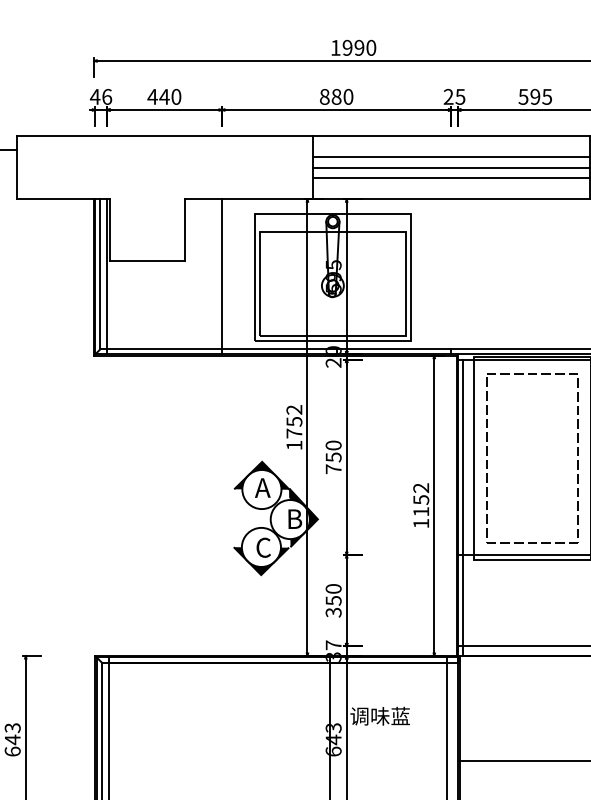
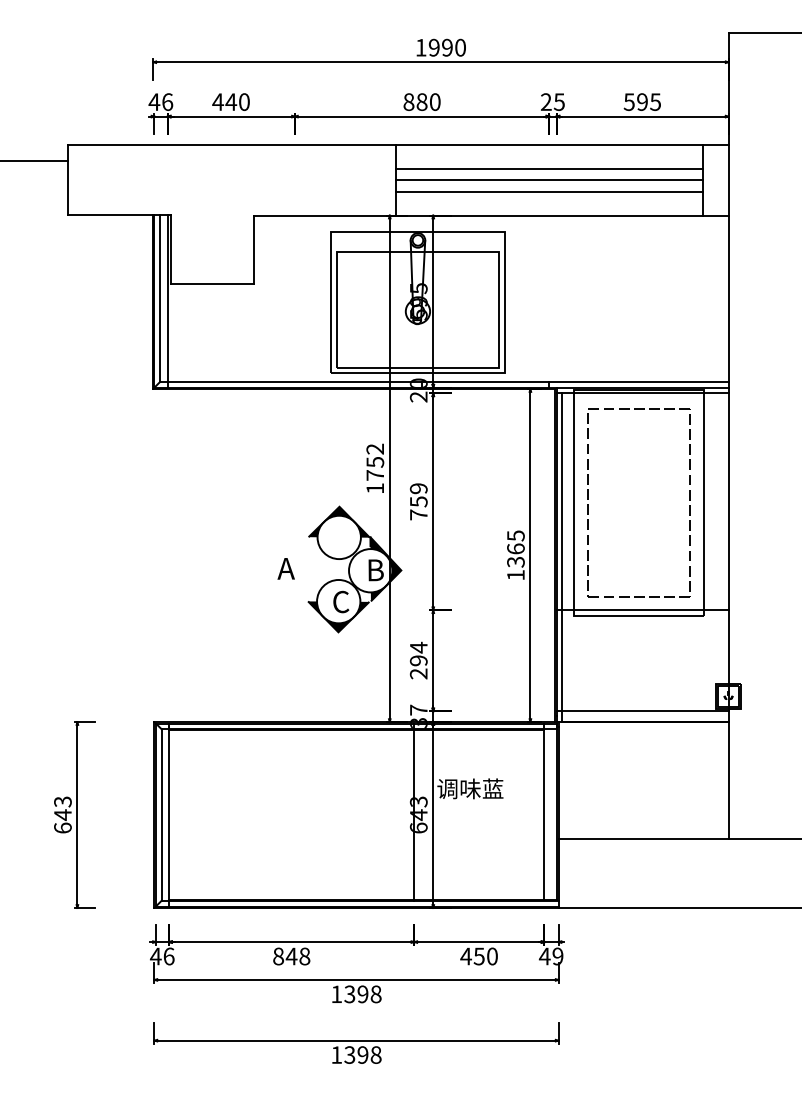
line: (221, 276) -> (294, 301), removed
text: (333, 445) -> (418, 488), 750 -> 759
text: (262, 487) -> (285, 568), moved
text: (420, 499) -> (515, 548), 1152 -> 1365
text: (333, 600) -> (418, 660), 350 -> 294

